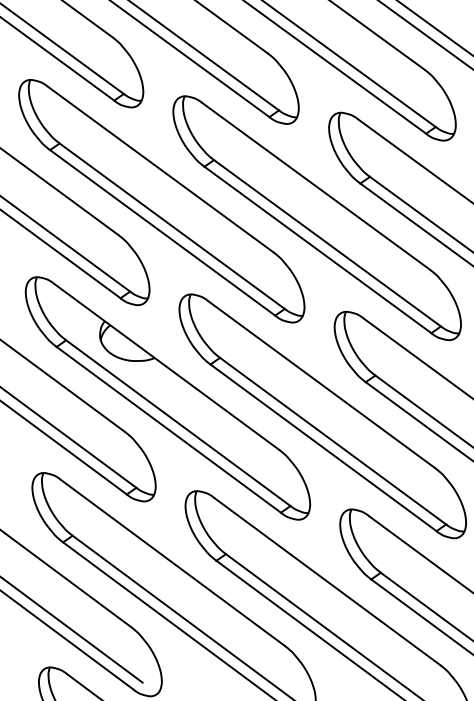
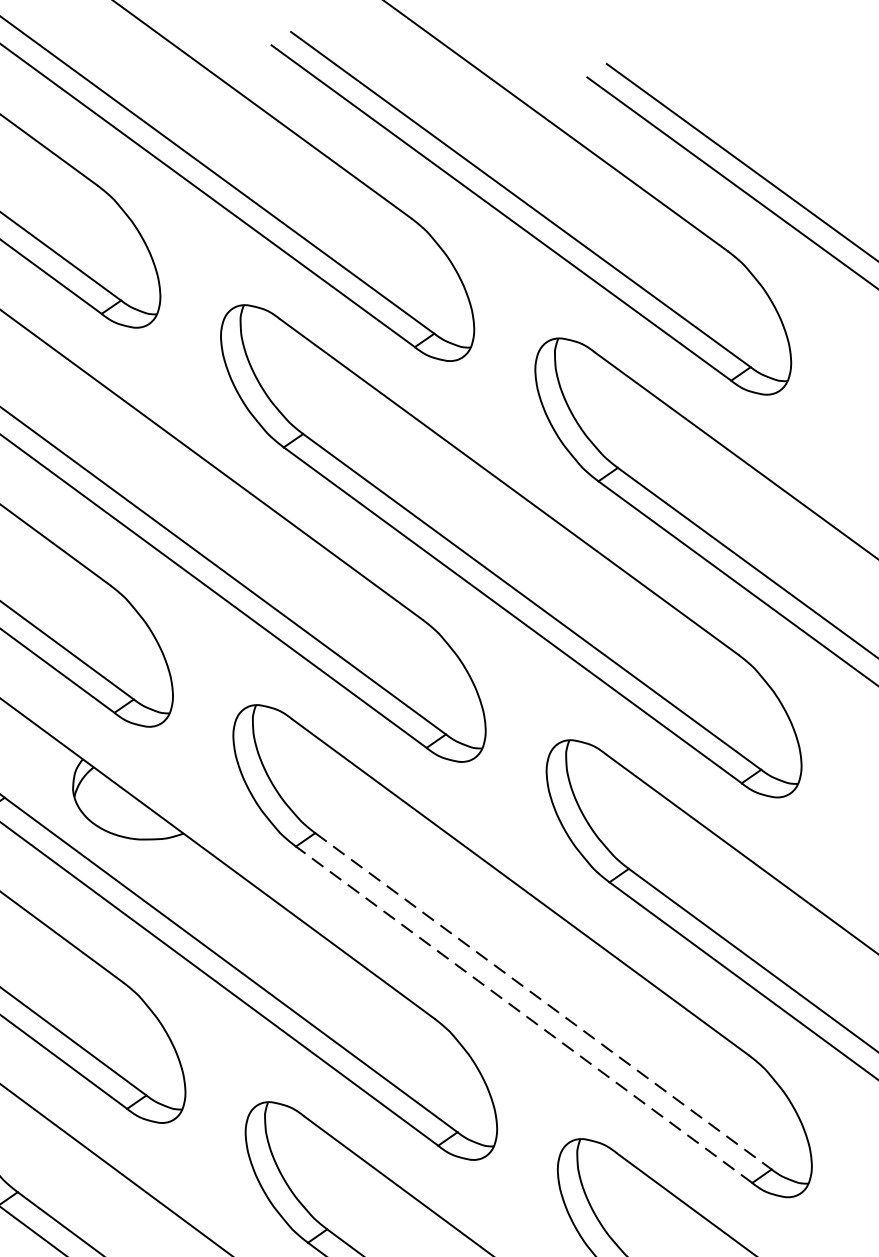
line: (333, 441) -> (544, 1001), solid -> dashed
line: (323, 447) -> (524, 1014), solid -> dashed

